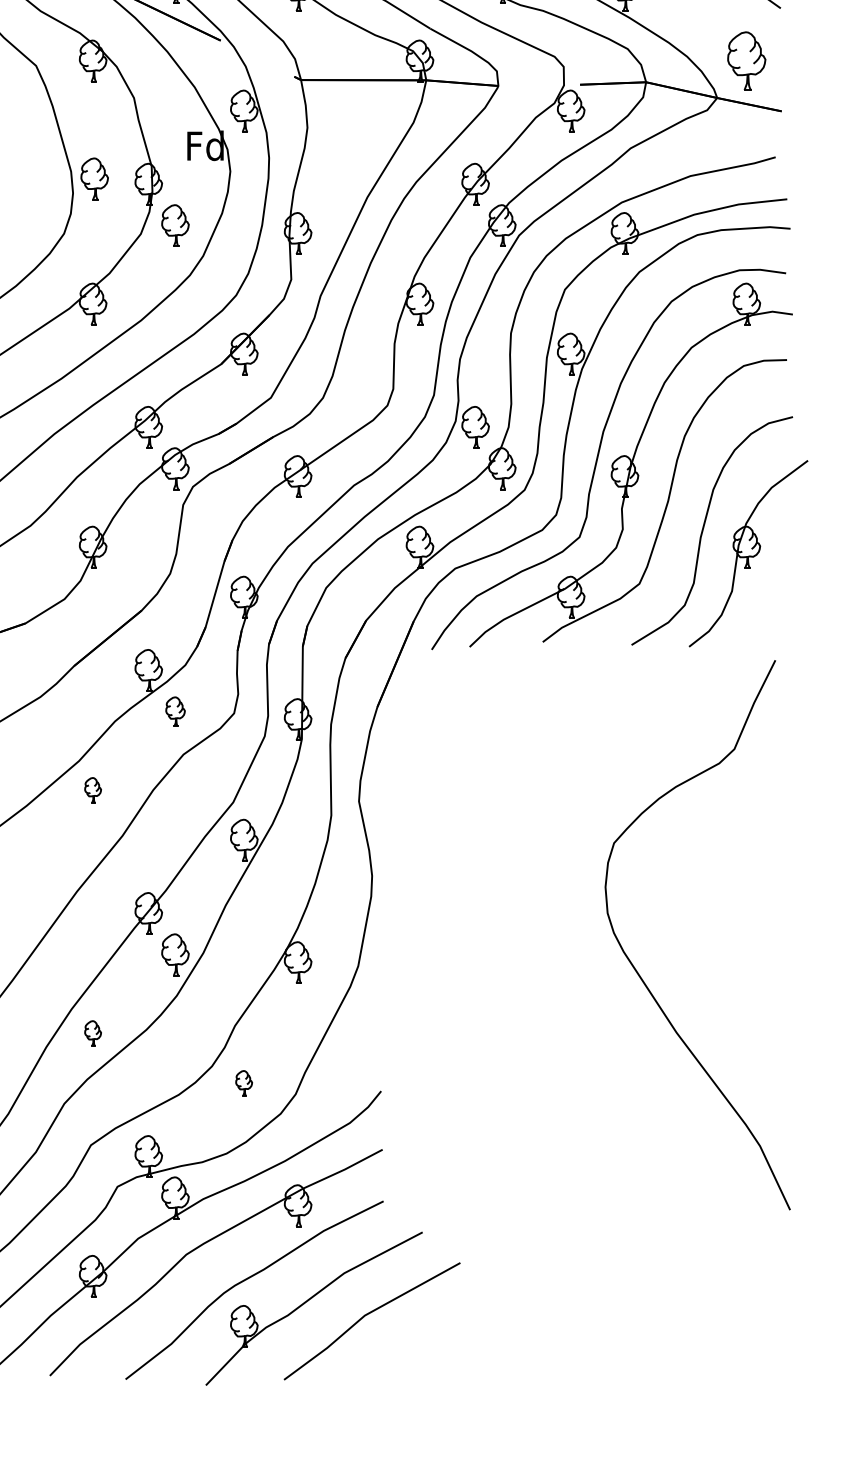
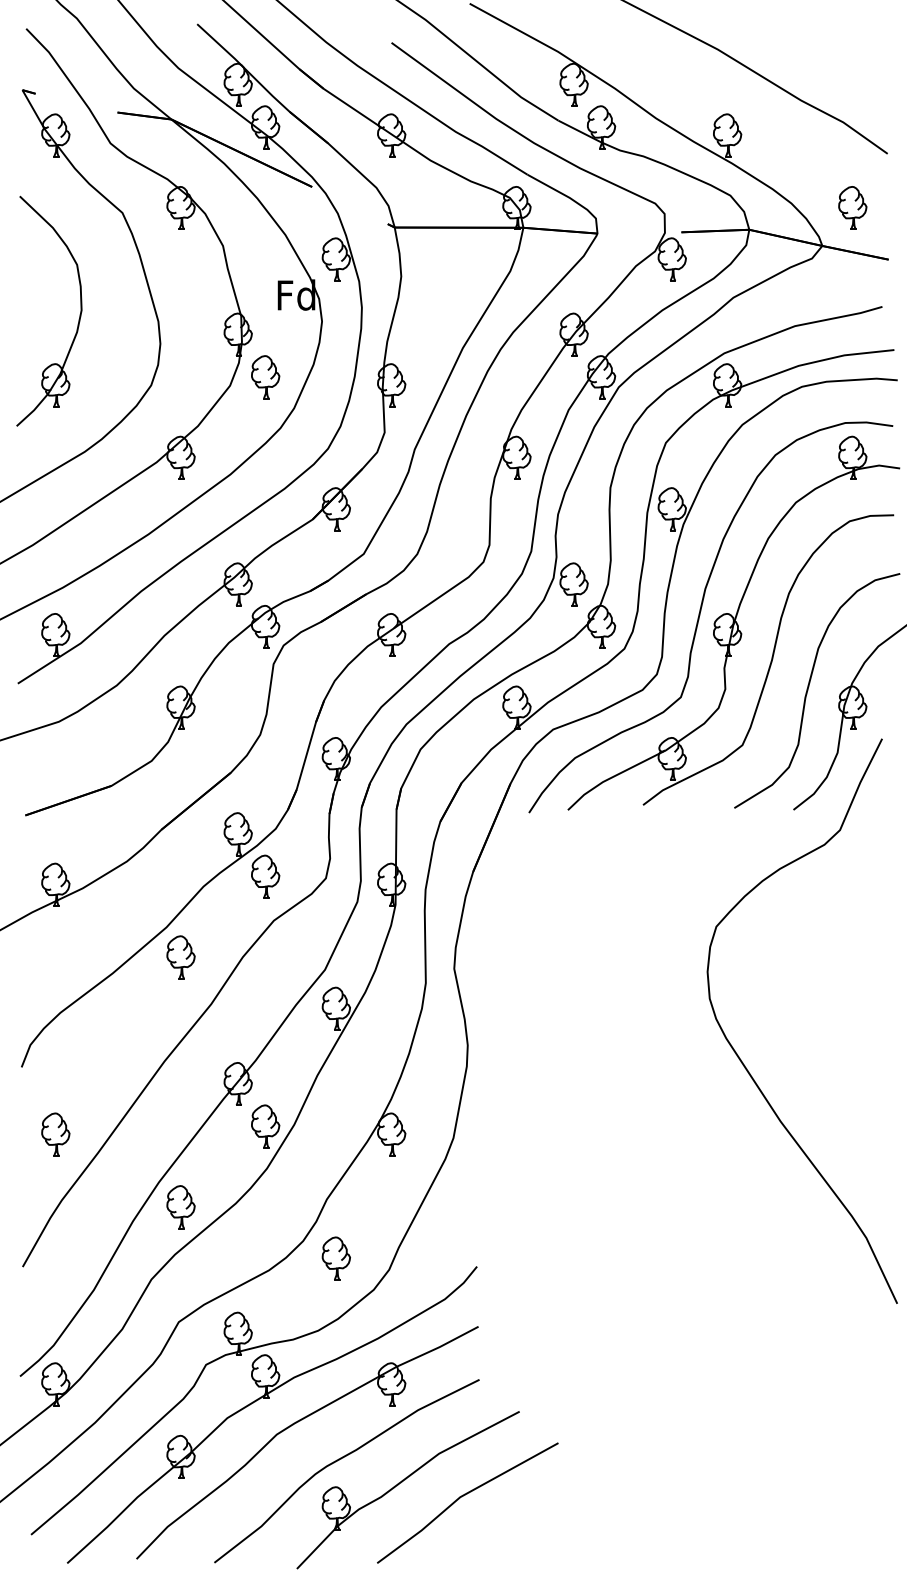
part: (746, 60) -> (852, 207), size x0.71
part: (94, 179) -> (182, 329), removed
part: (175, 711) -> (265, 876), size x1.43
part: (92, 790) -> (180, 957), size x1.67
curve: (638, 972) -> (741, 1059), moved
part: (92, 1033) -> (180, 1207), size x1.67
part: (243, 1083) -> (335, 1258), size x1.67

